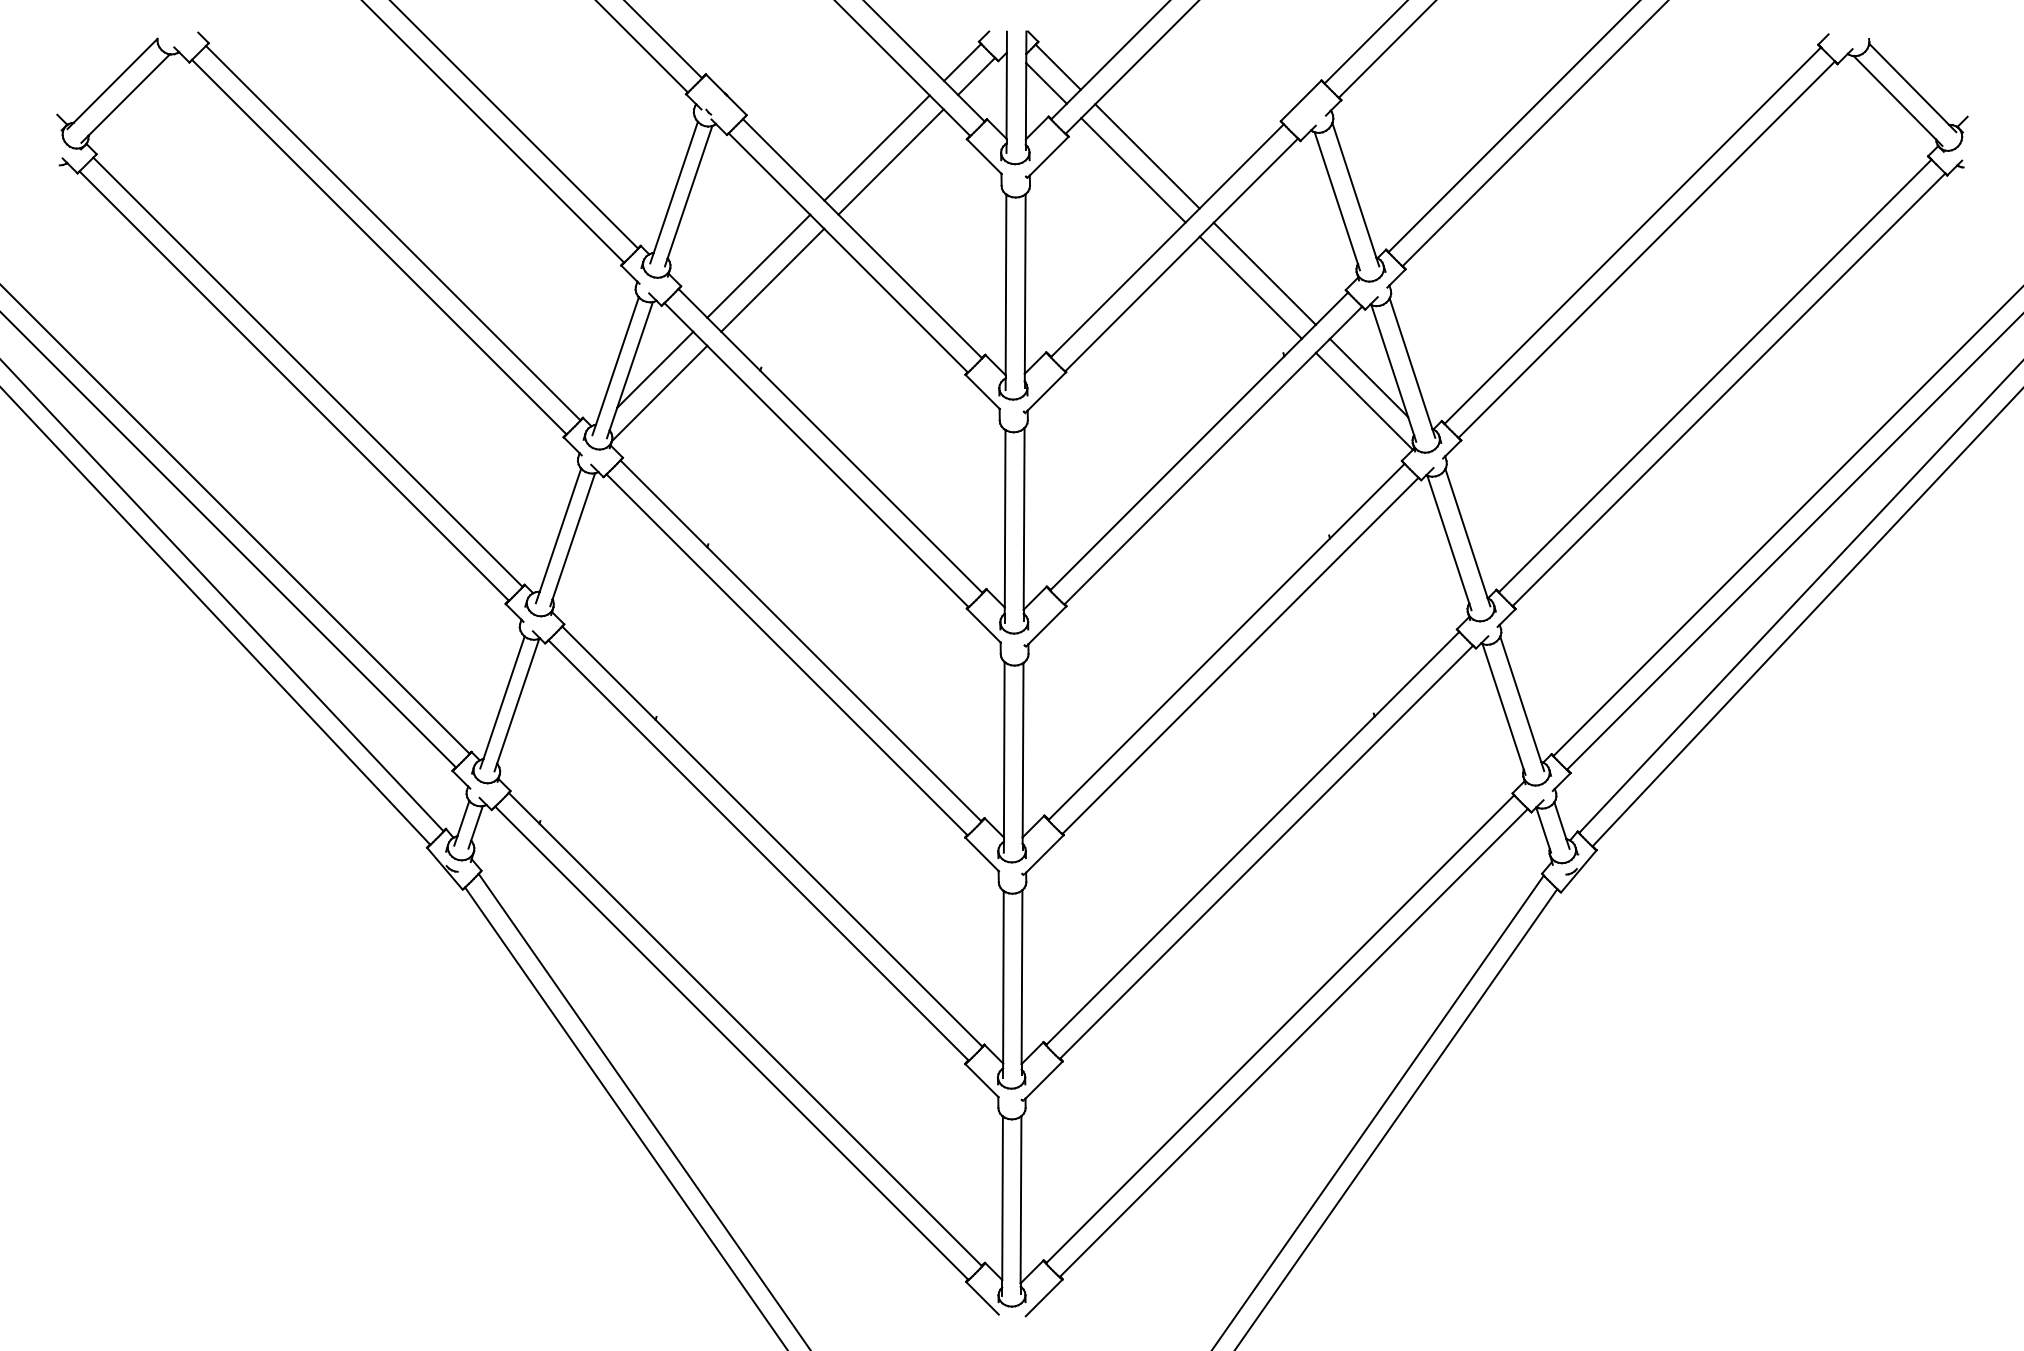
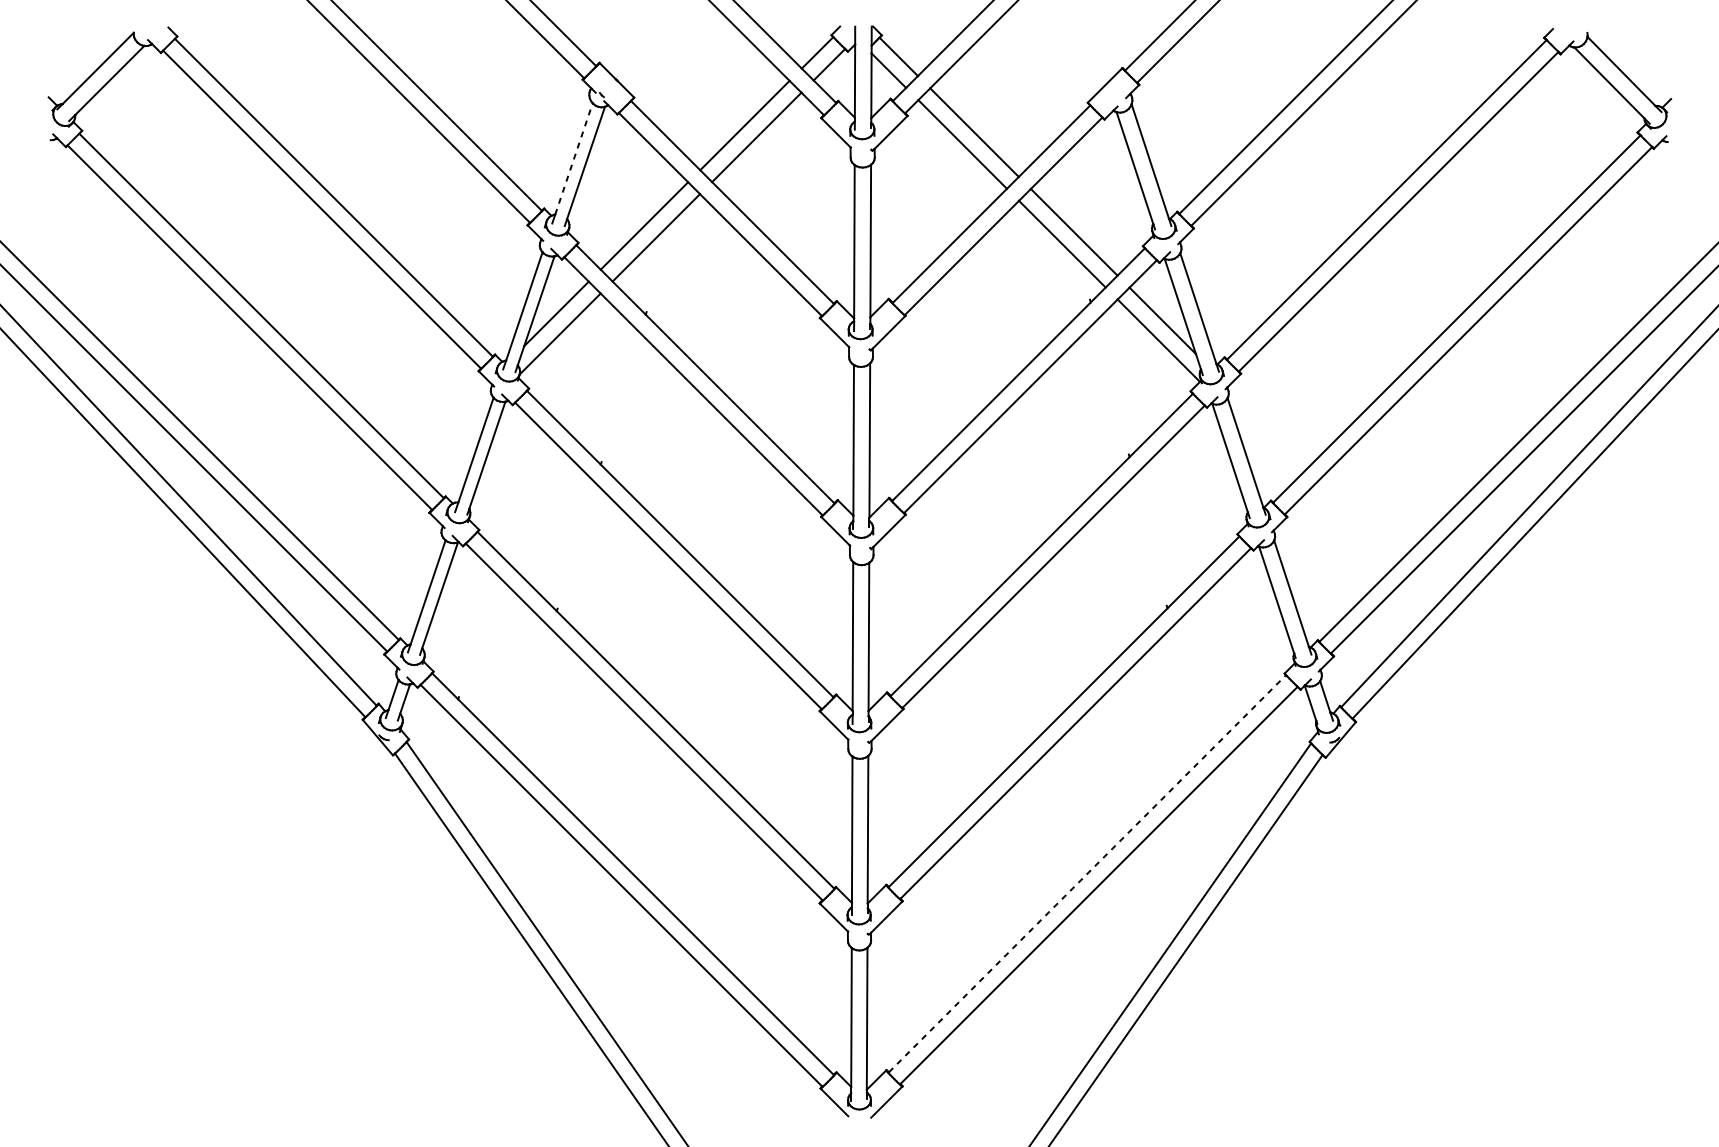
line: (676, 186) -> (574, 158), solid -> dashed
line: (1280, 1029) -> (1087, 874), solid -> dashed

